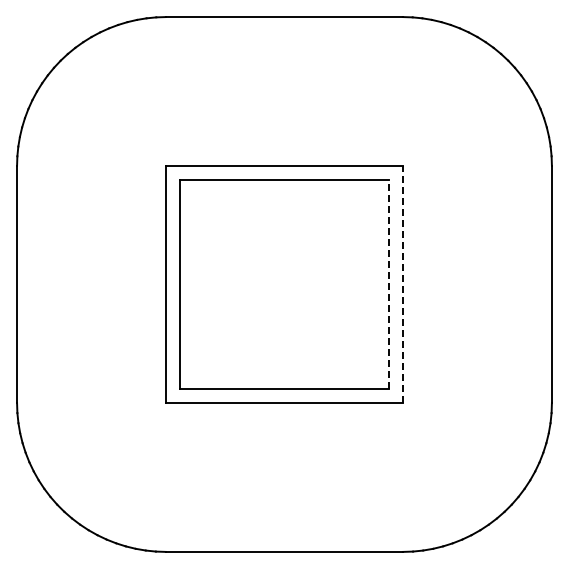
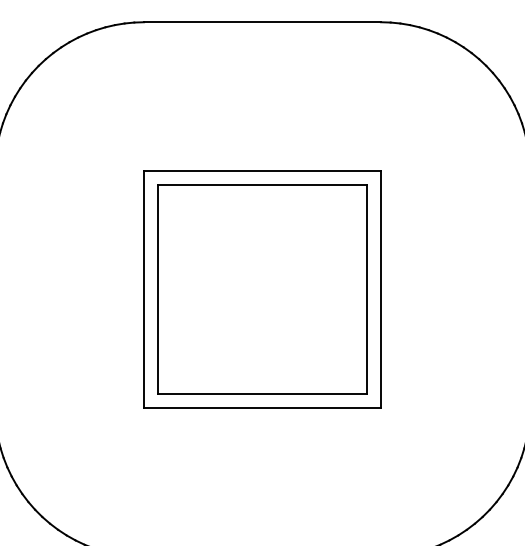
line: (389, 284) -> (367, 289), dashed -> solid
line: (402, 284) -> (380, 289), dashed -> solid

